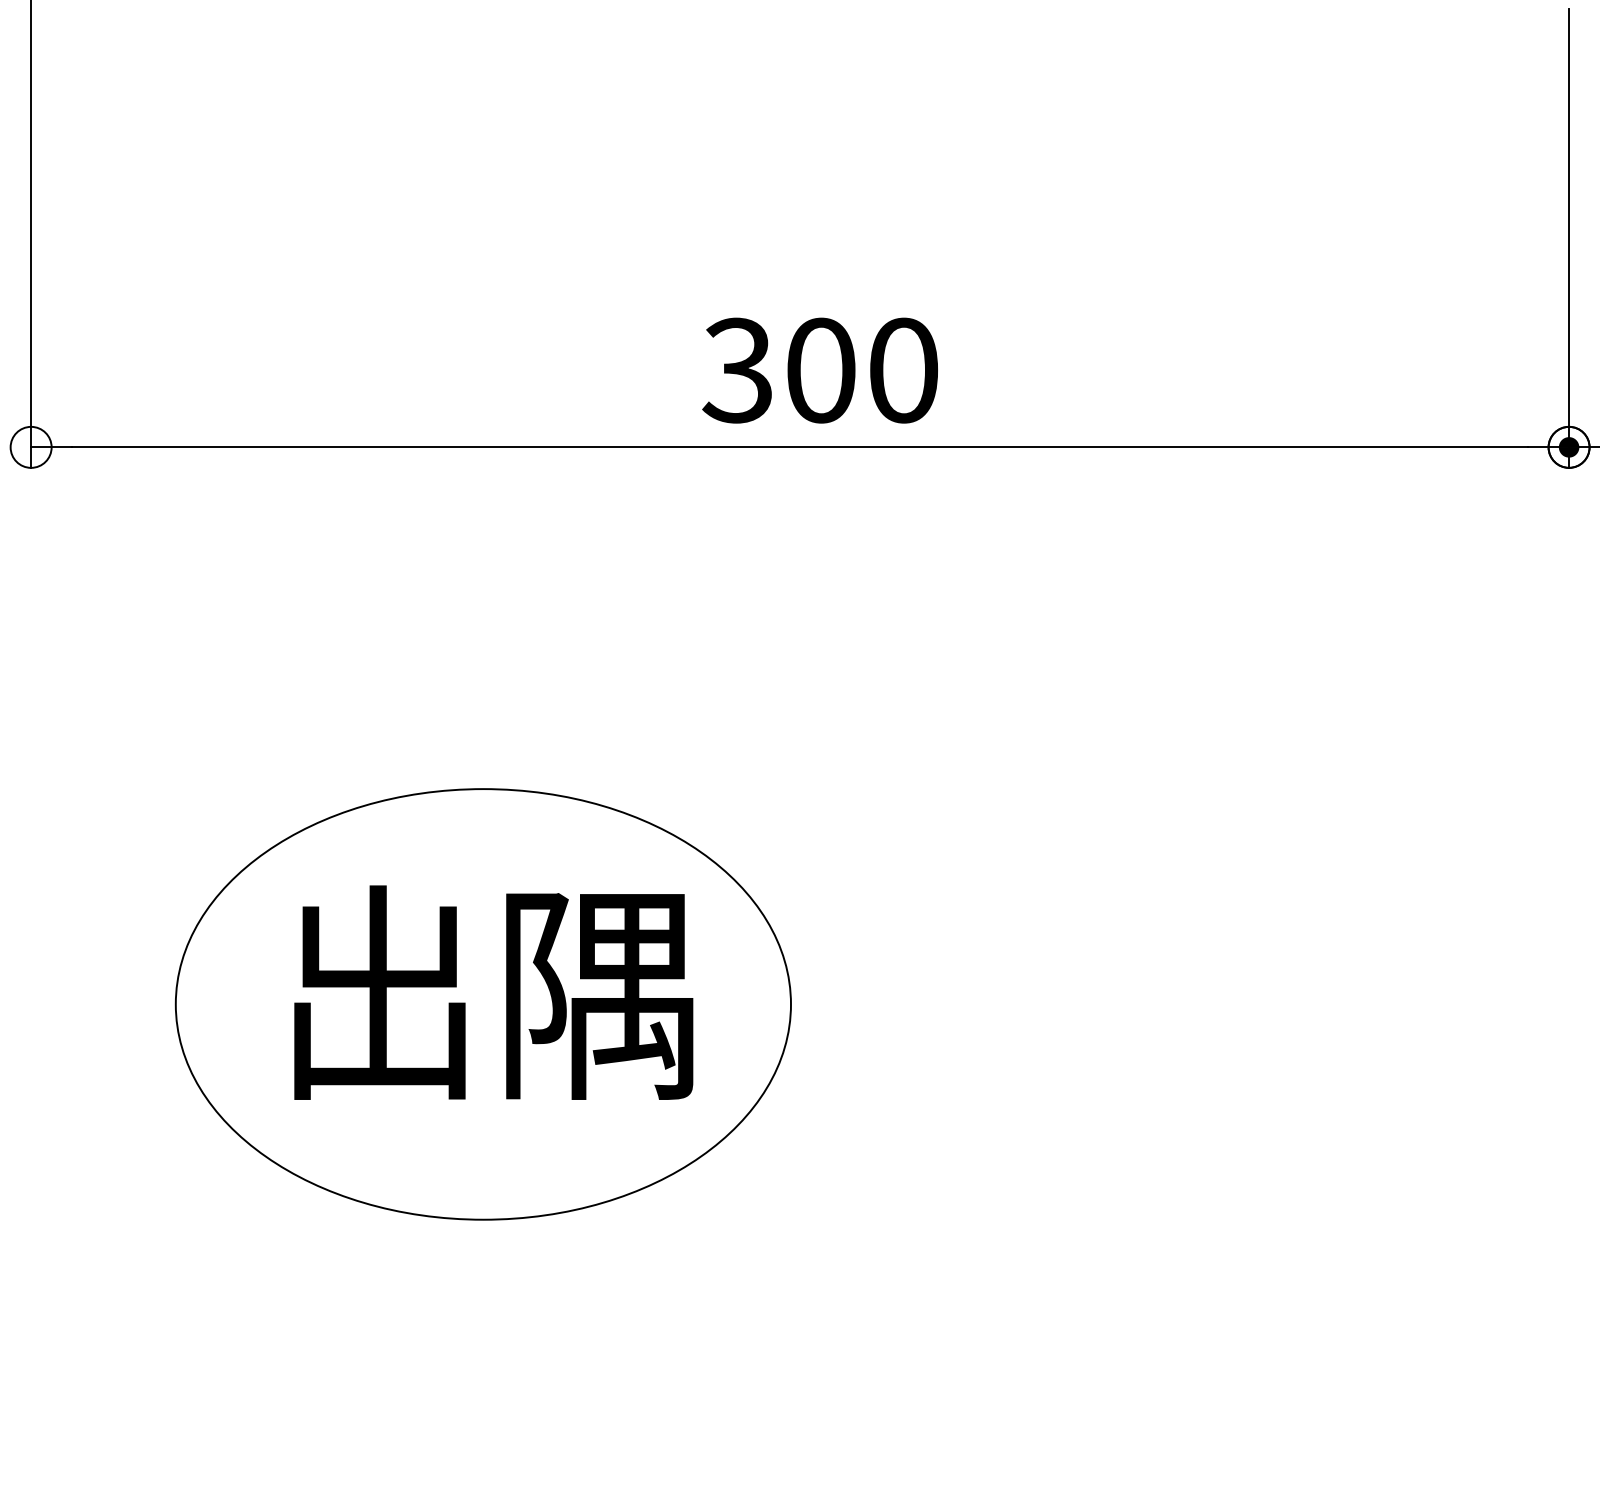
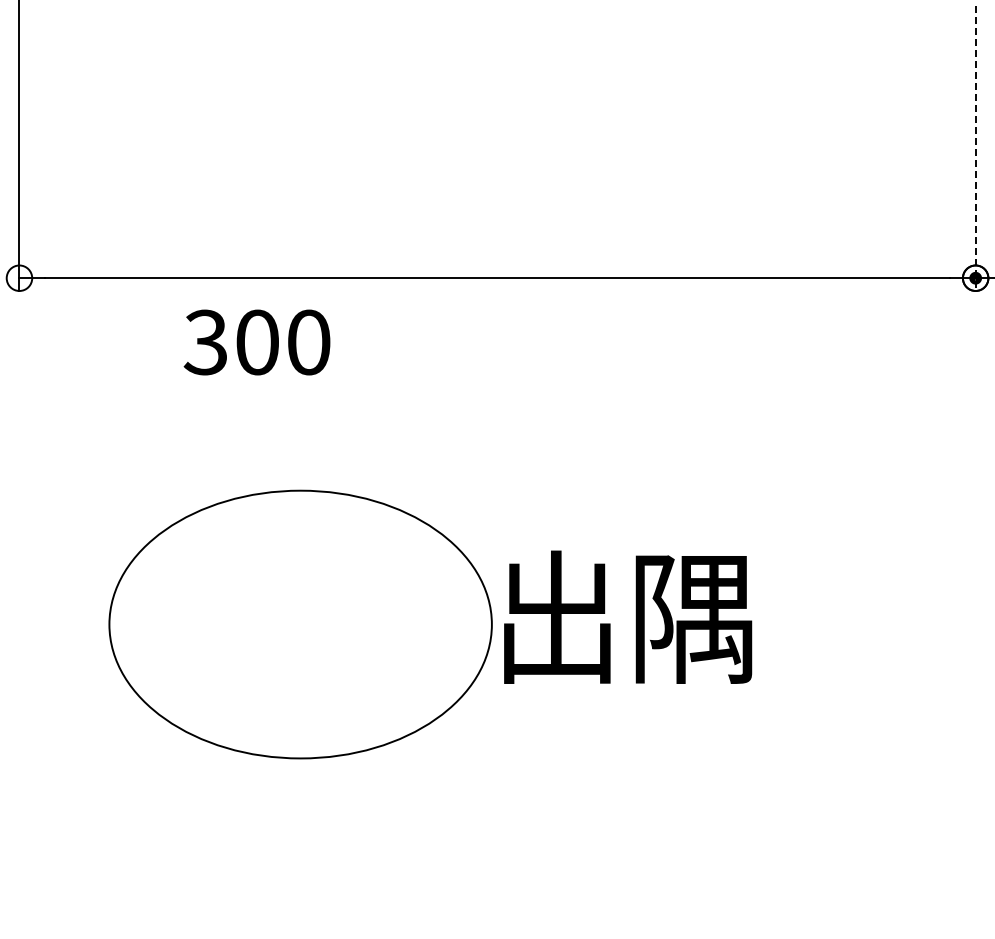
line: (1568, 238) -> (975, 148), solid -> dashed
text: (819, 370) -> (256, 342), moved
text: (494, 991) -> (628, 616), moved

